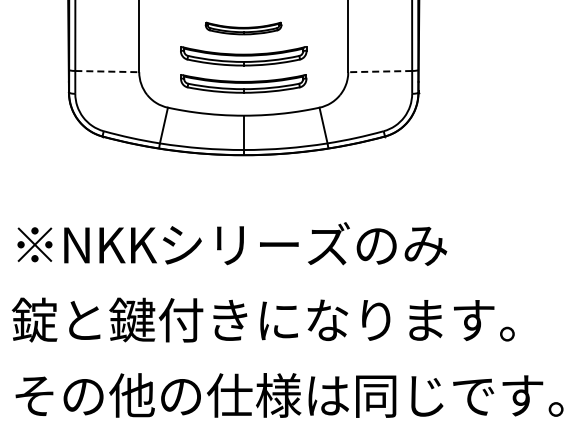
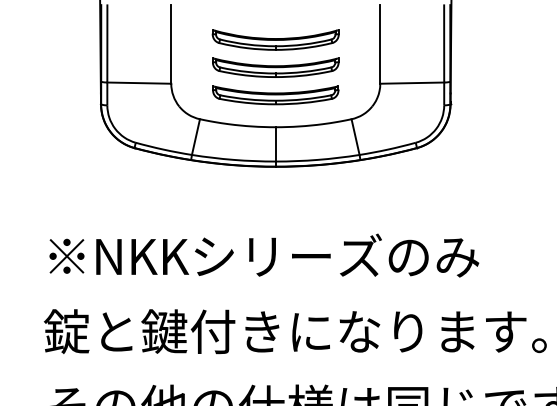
part: (243, 28) -> (275, 40), size x1.67
line: (107, 71) -> (139, 83), dashed -> solid
line: (380, 71) -> (412, 83), dashed -> solid

